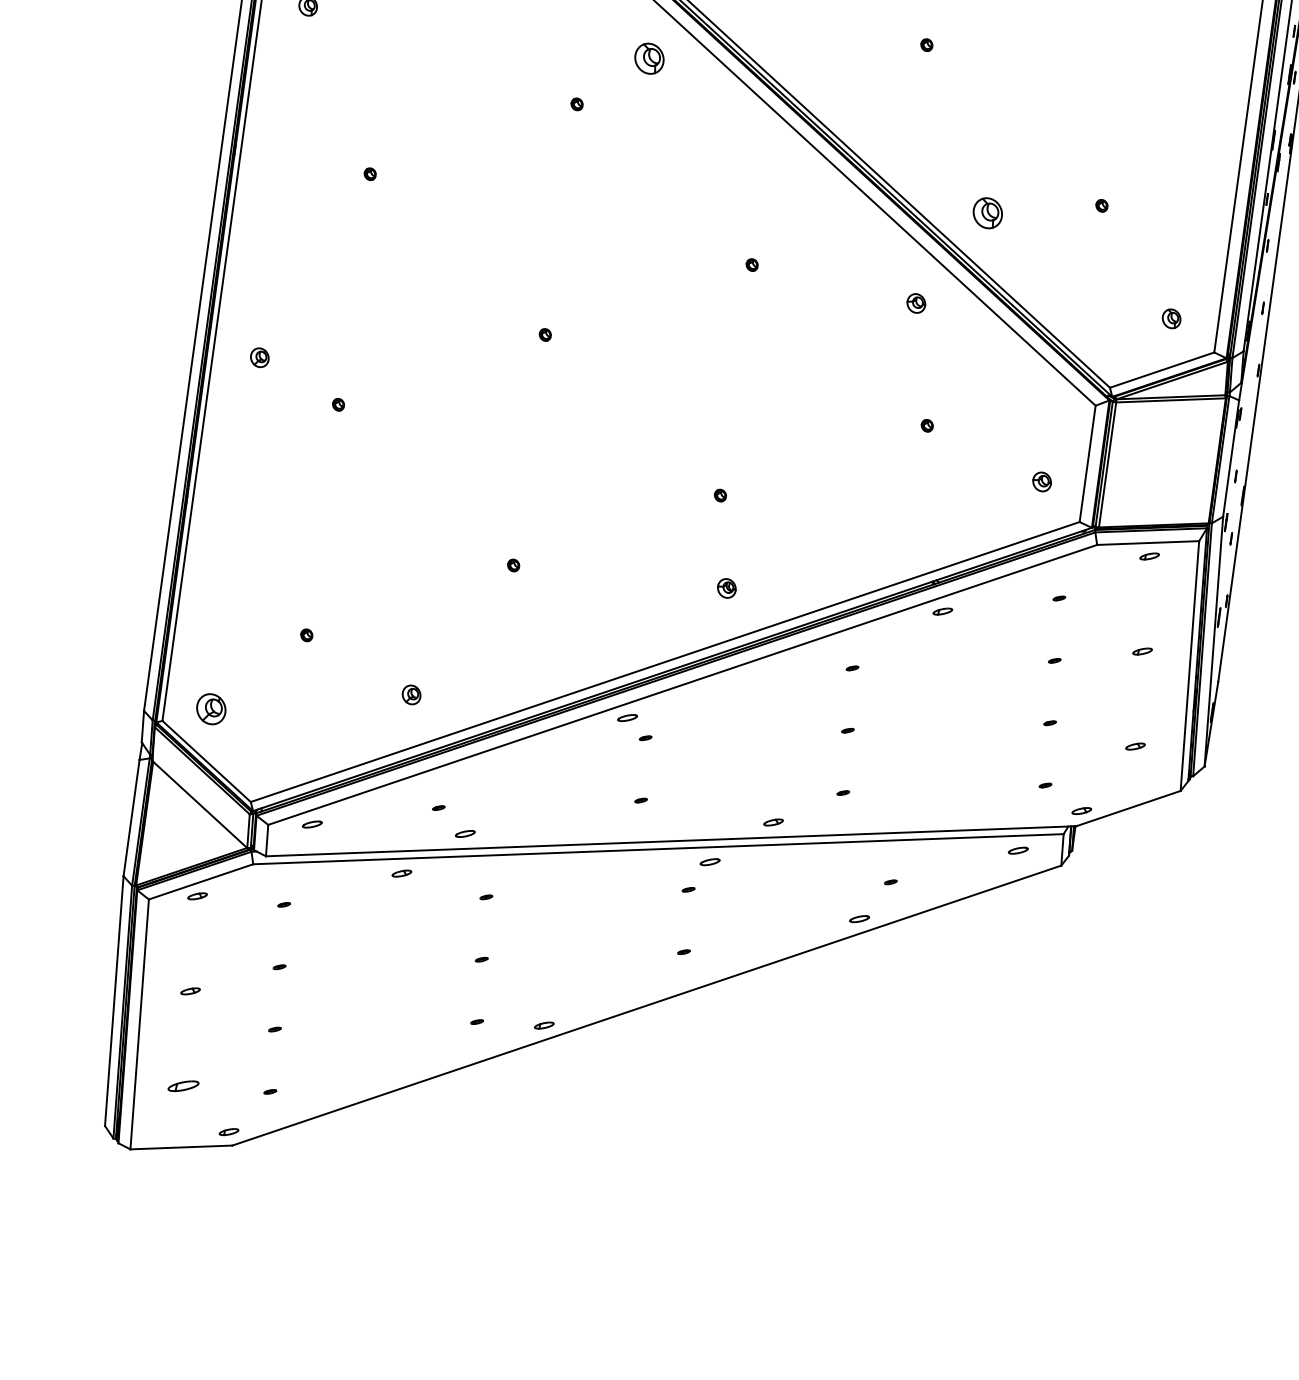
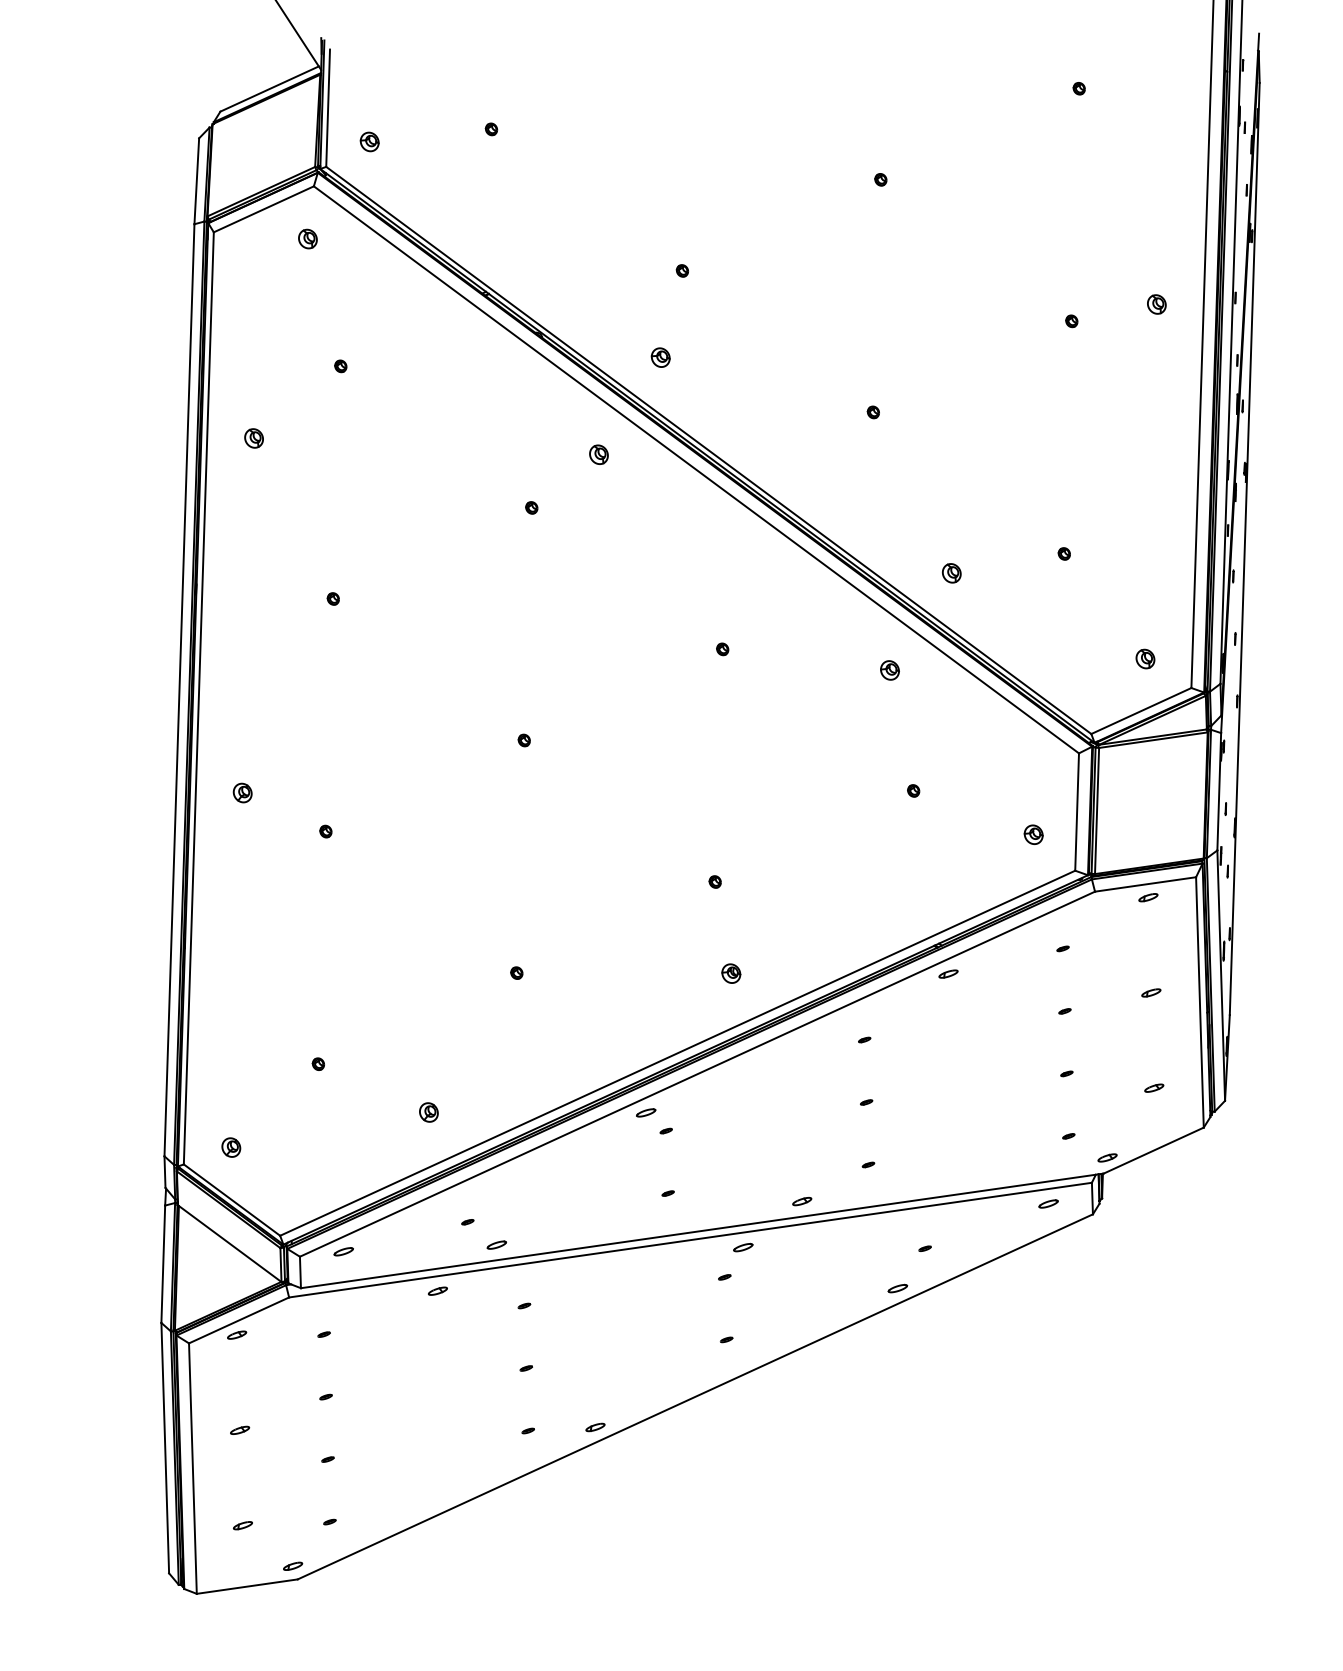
part: (649, 58) -> (598, 454), size x0.62
part: (987, 213) -> (951, 573), size x0.62
part: (211, 709) -> (231, 1147), size x0.62
part: (183, 1086) -> (242, 1525), size x0.62

